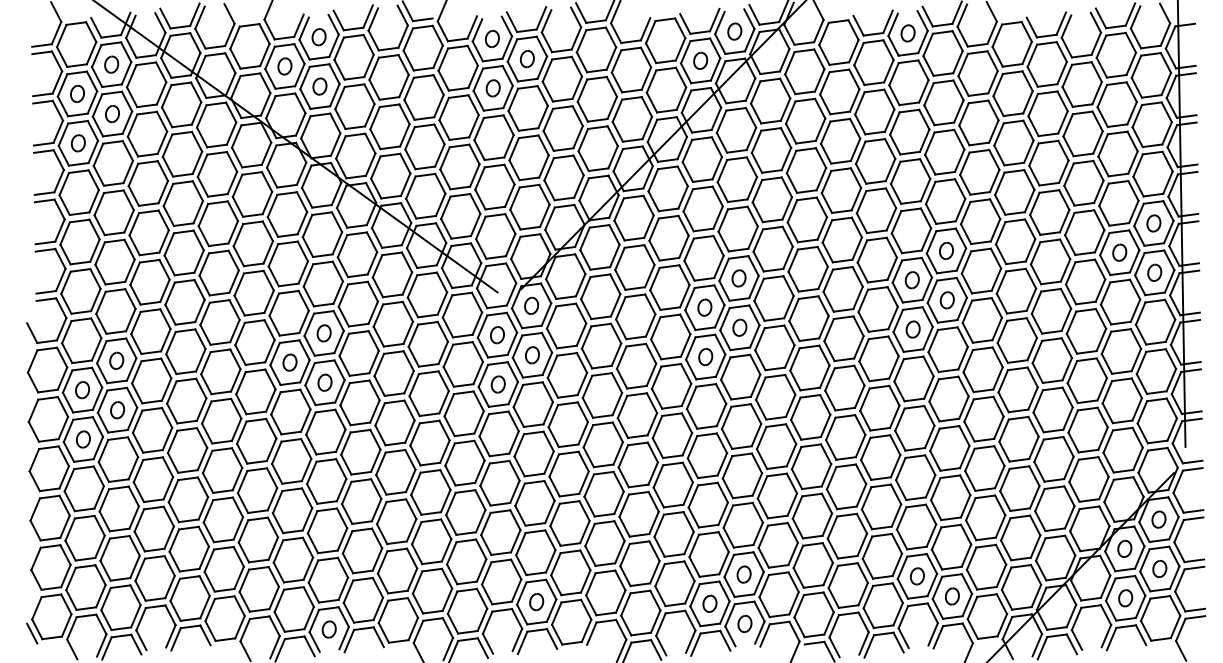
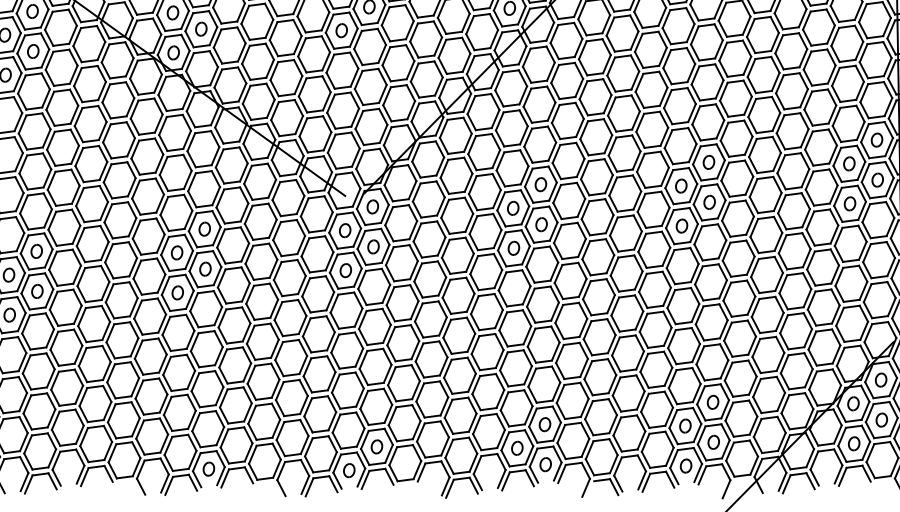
part: (285, 115) -> (173, 52), added
part: (1120, 302) -> (849, 204), added
part: (290, 412) -> (177, 293), added
part: (951, 547) -> (713, 402), added
part: (917, 625) -> (685, 465), added
part: (502, 631) -> (349, 470), added

